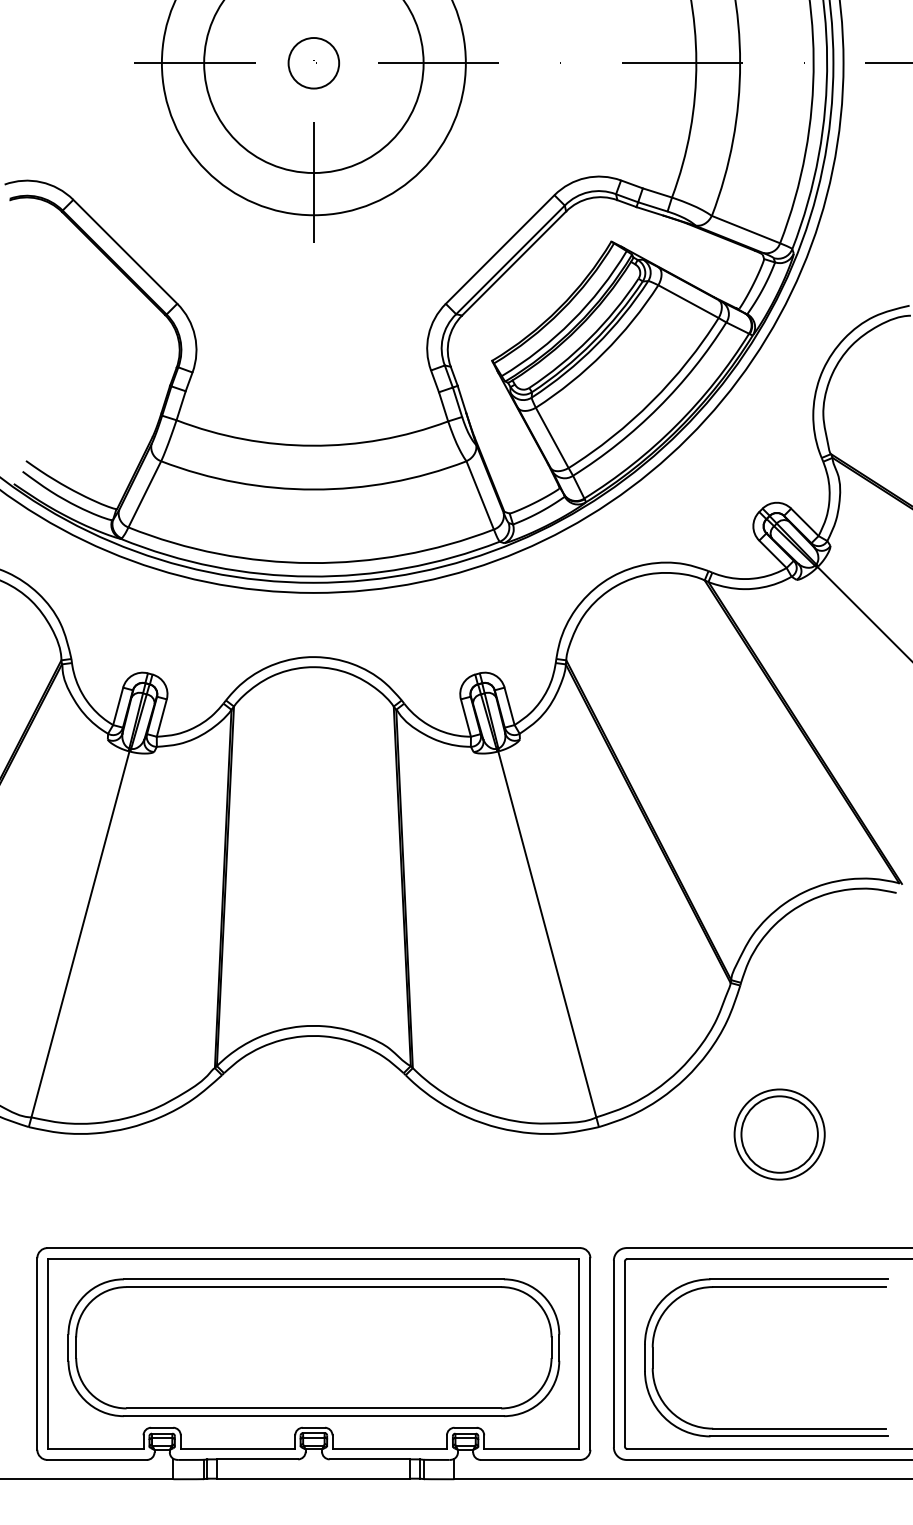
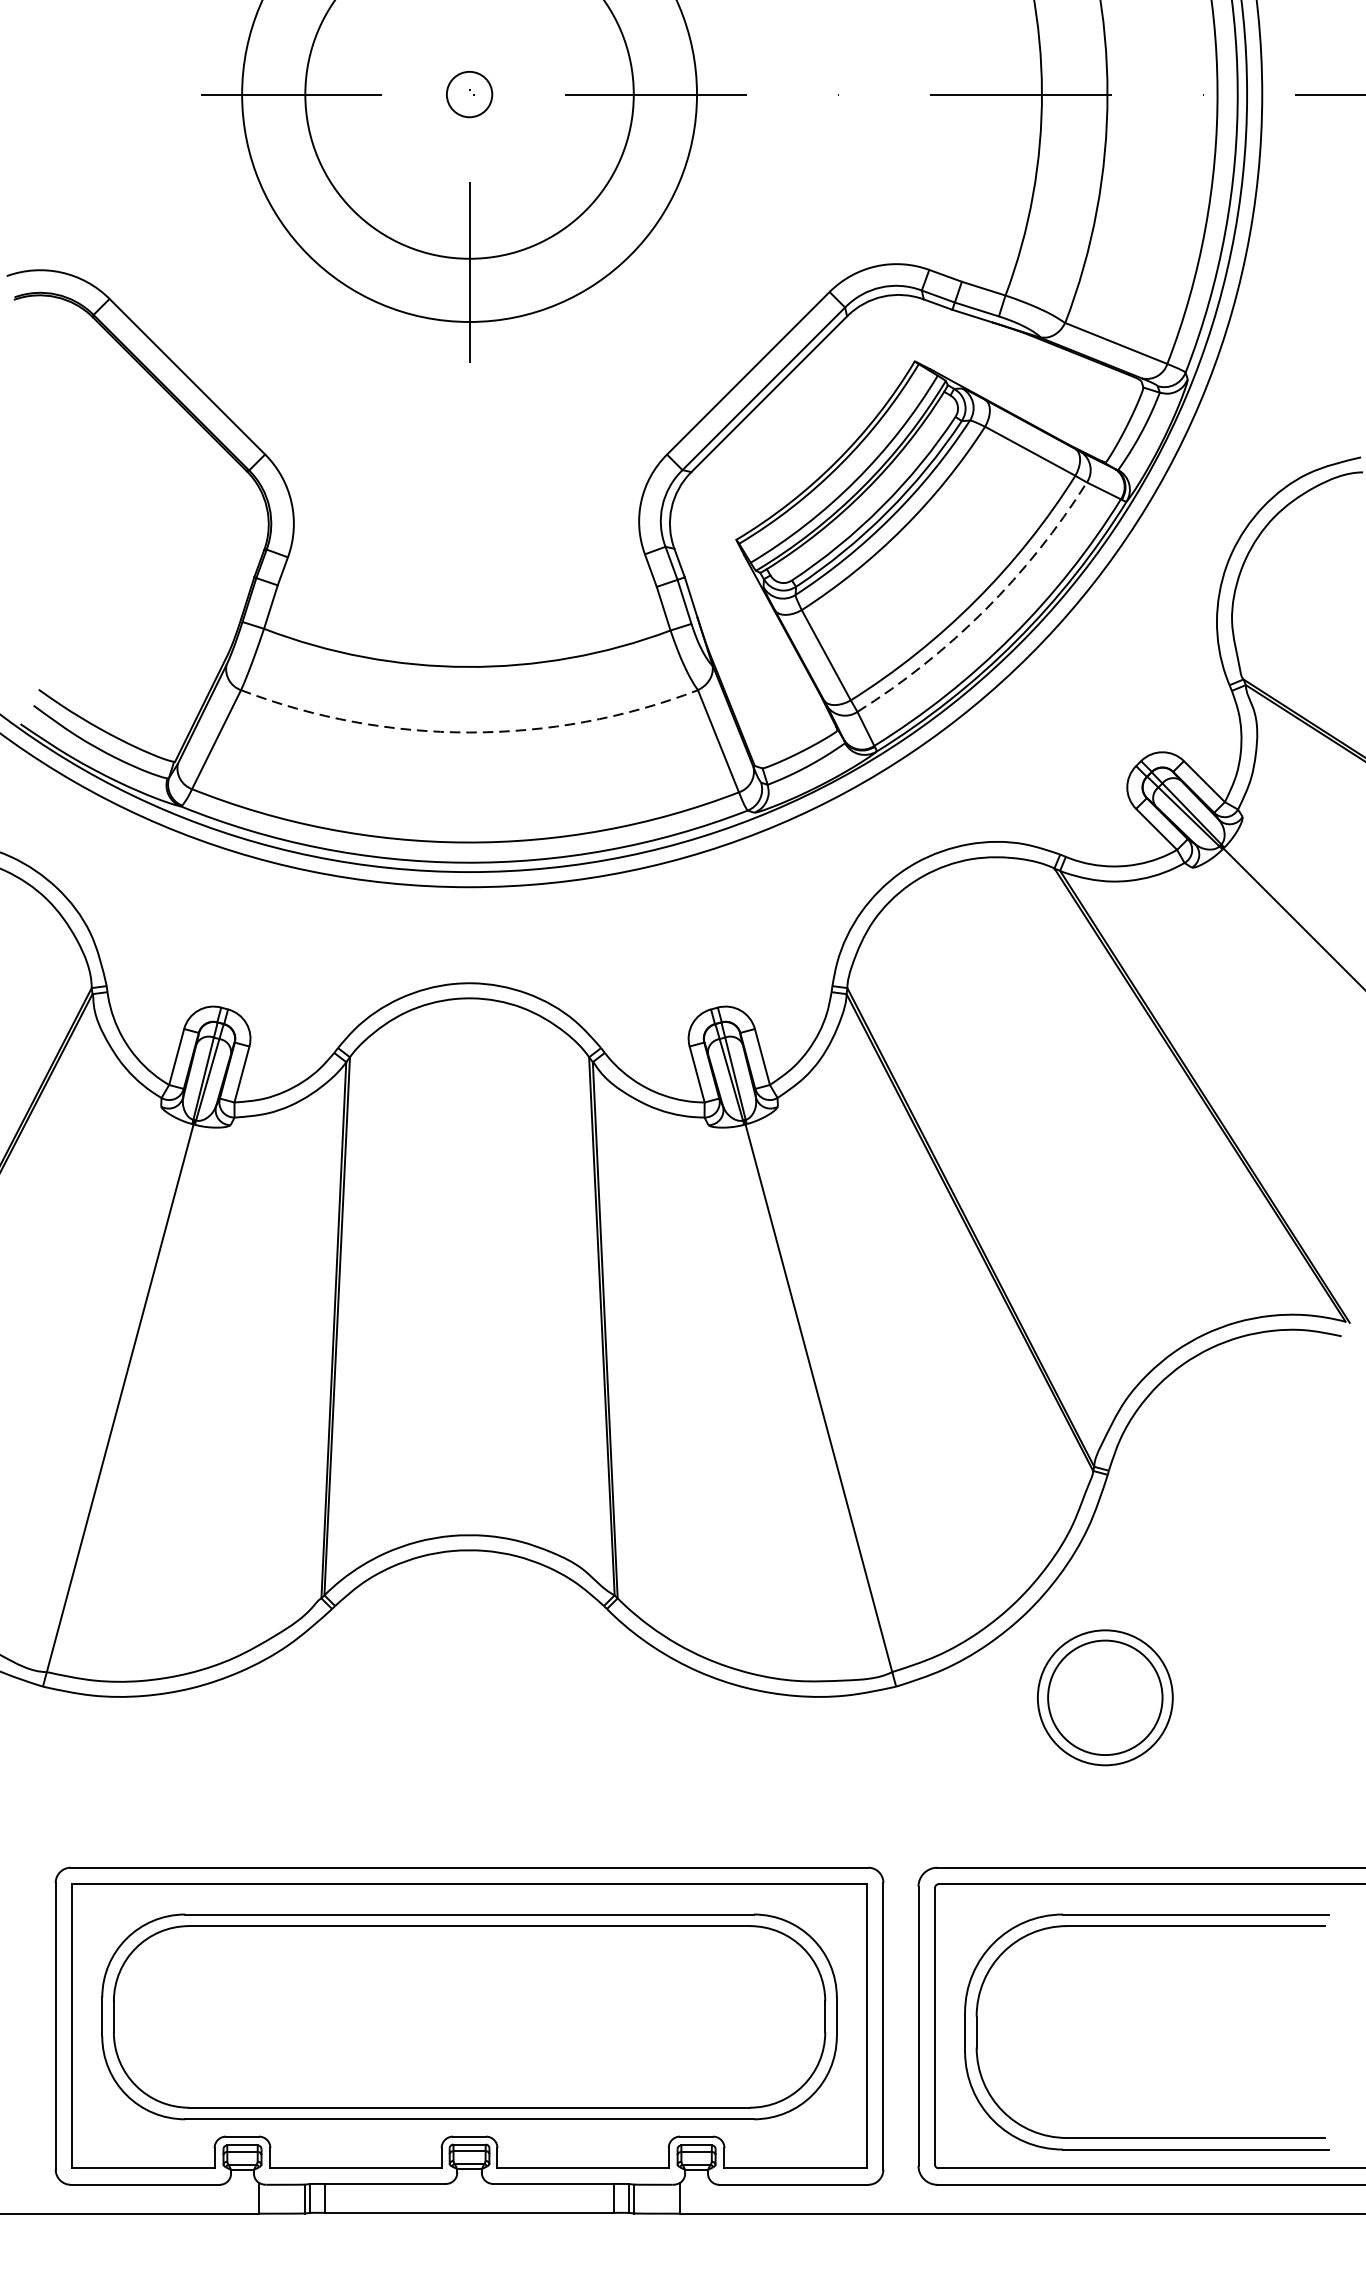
circle: (313, 63) -> (468, 94), size x0.6
arc: (658, 407) -> (985, 609), solid -> dashed
arc: (313, 489) -> (468, 732), solid -> dashed
part: (779, 1134) -> (1105, 1697), moved

